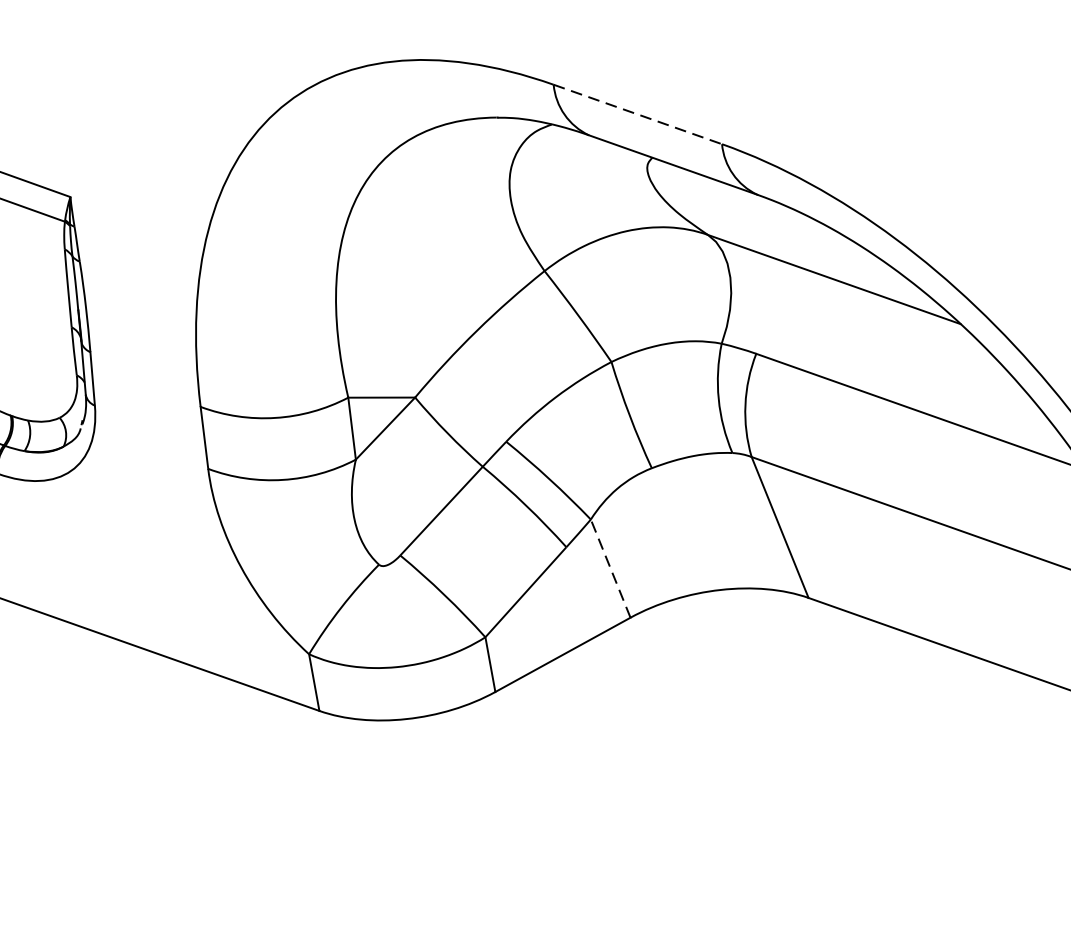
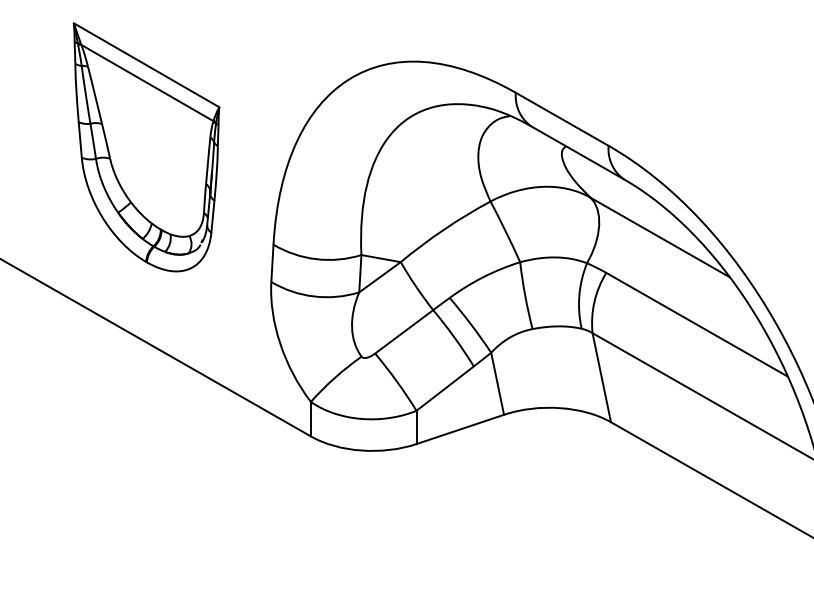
line: (638, 114) -> (562, 119), dashed -> solid
line: (610, 568) -> (497, 383), dashed -> solid

